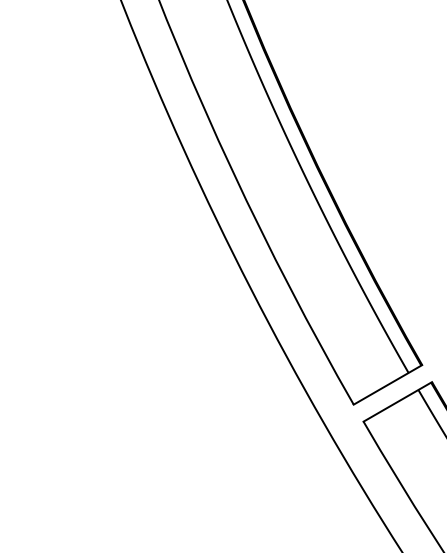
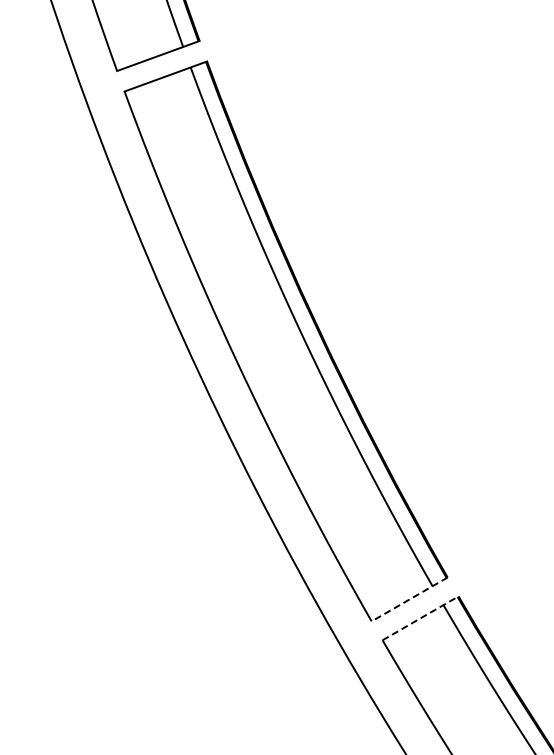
line: (387, 384) -> (409, 599), solid -> dashed
line: (397, 402) -> (420, 618), solid -> dashed

